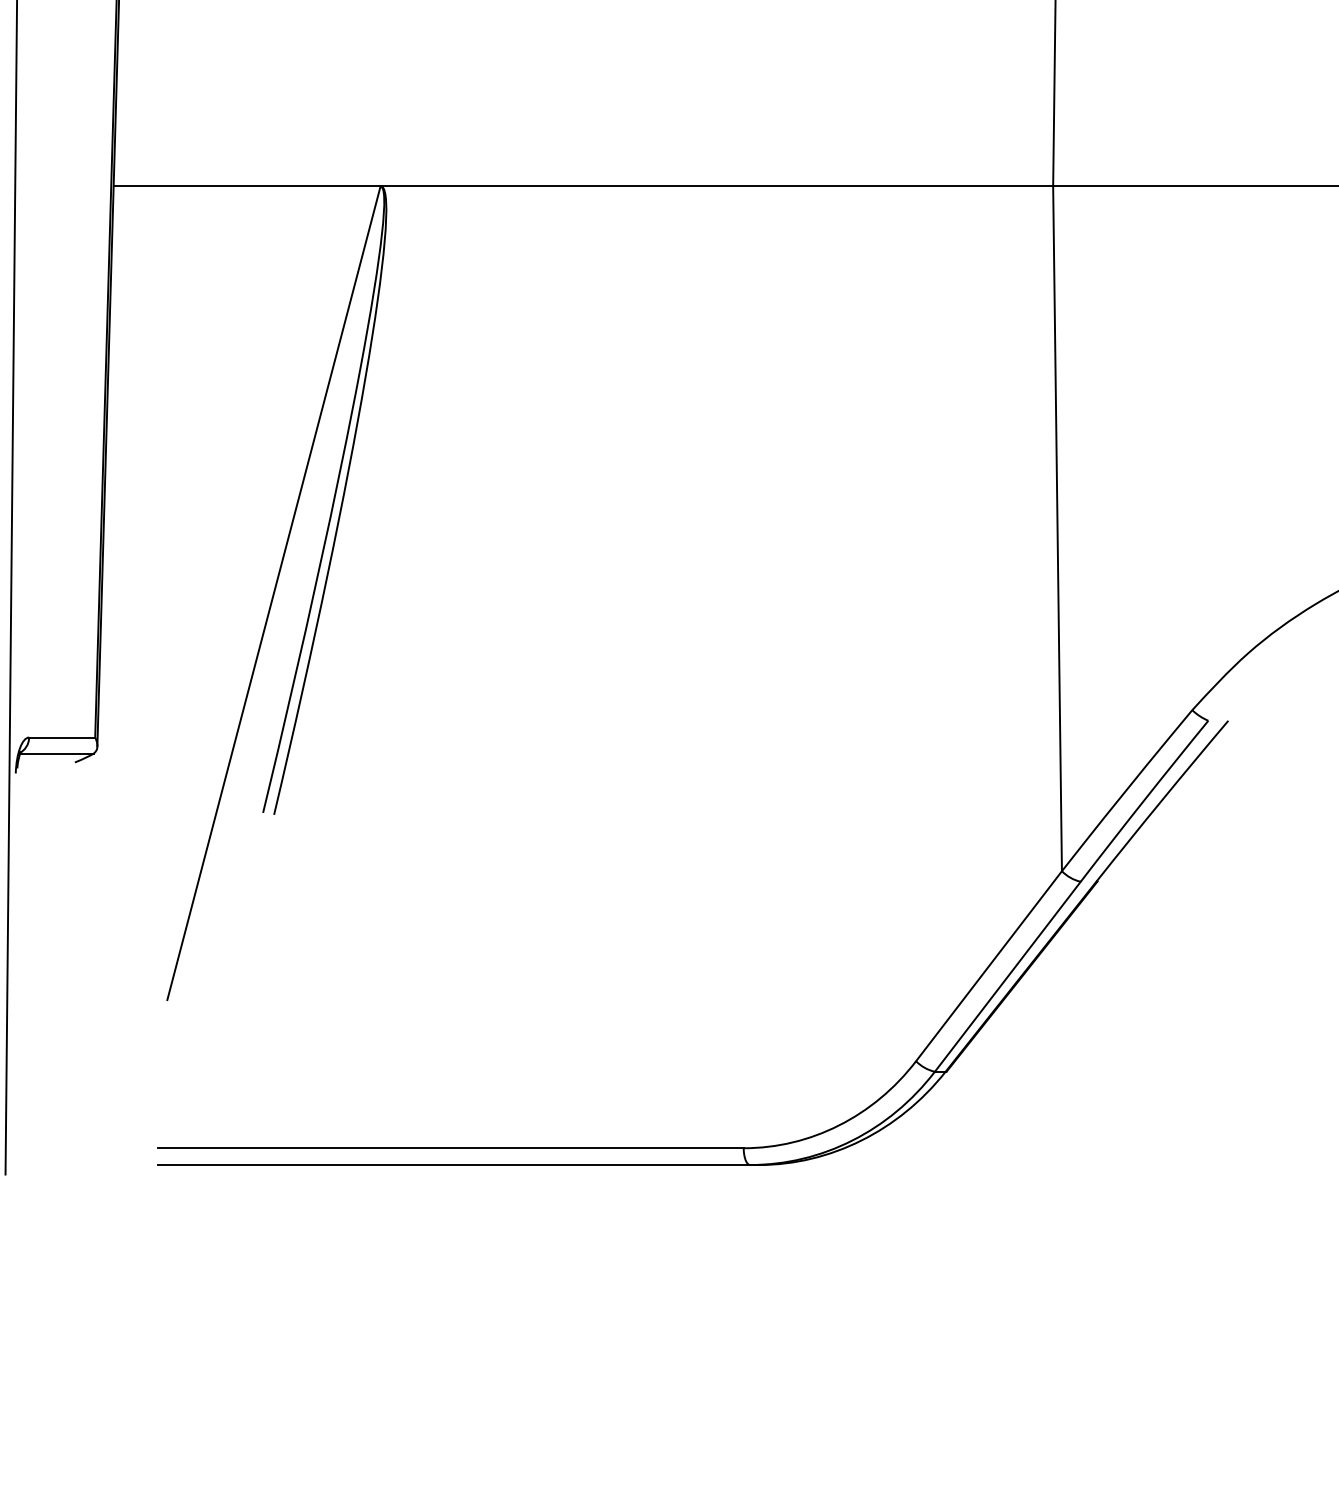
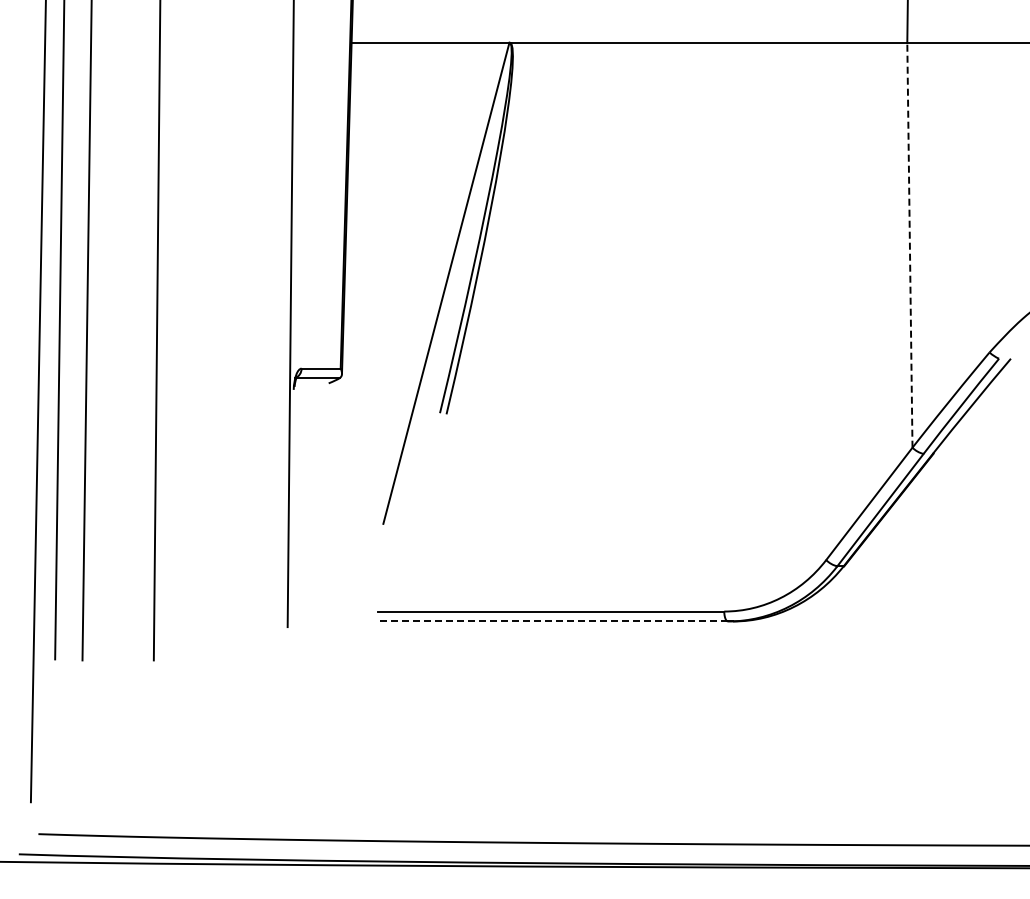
line: (1056, 529) -> (909, 245), solid -> dashed
line: (454, 1165) -> (553, 621), solid -> dashed

